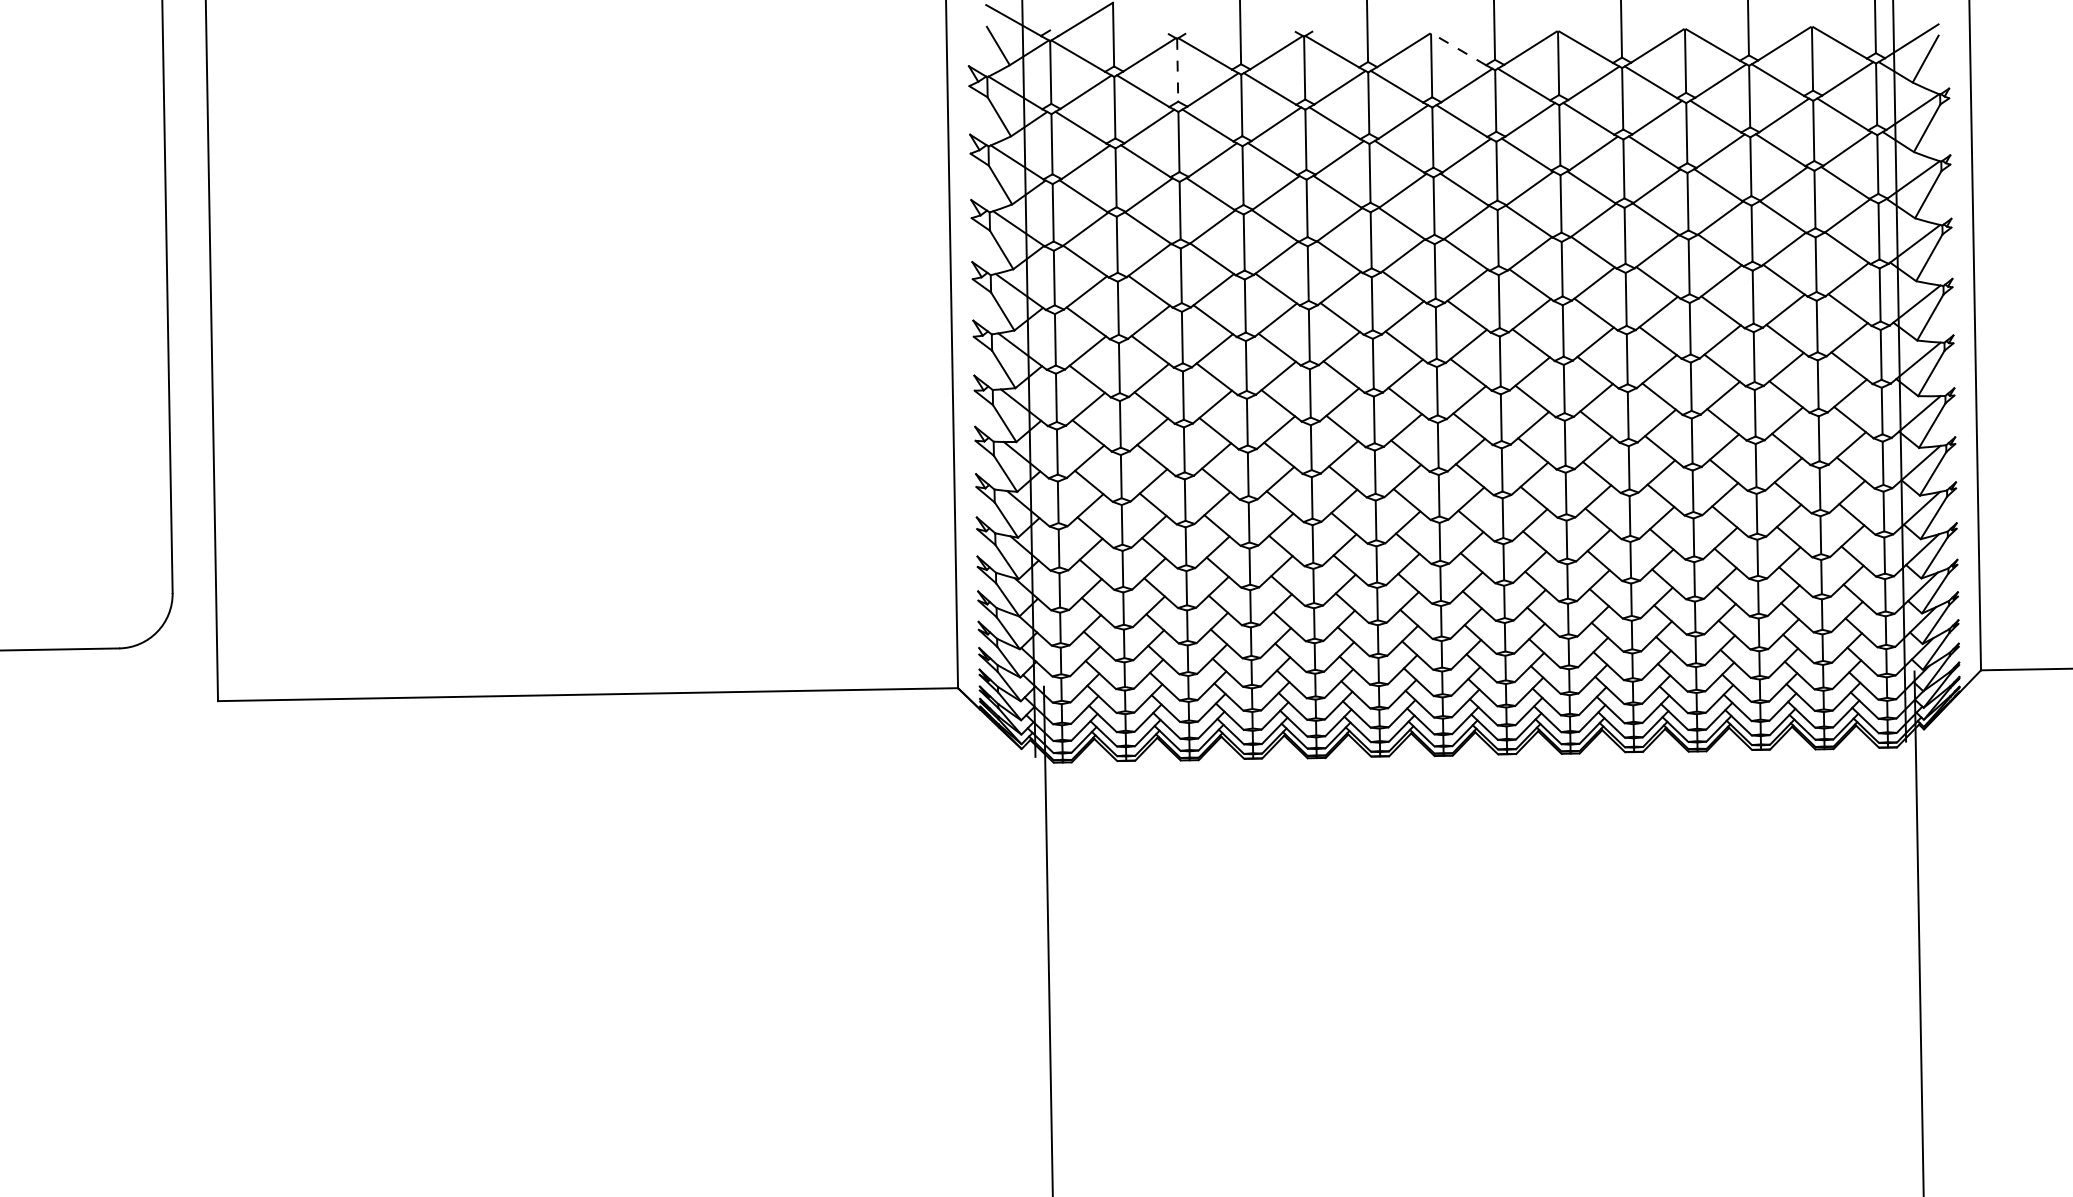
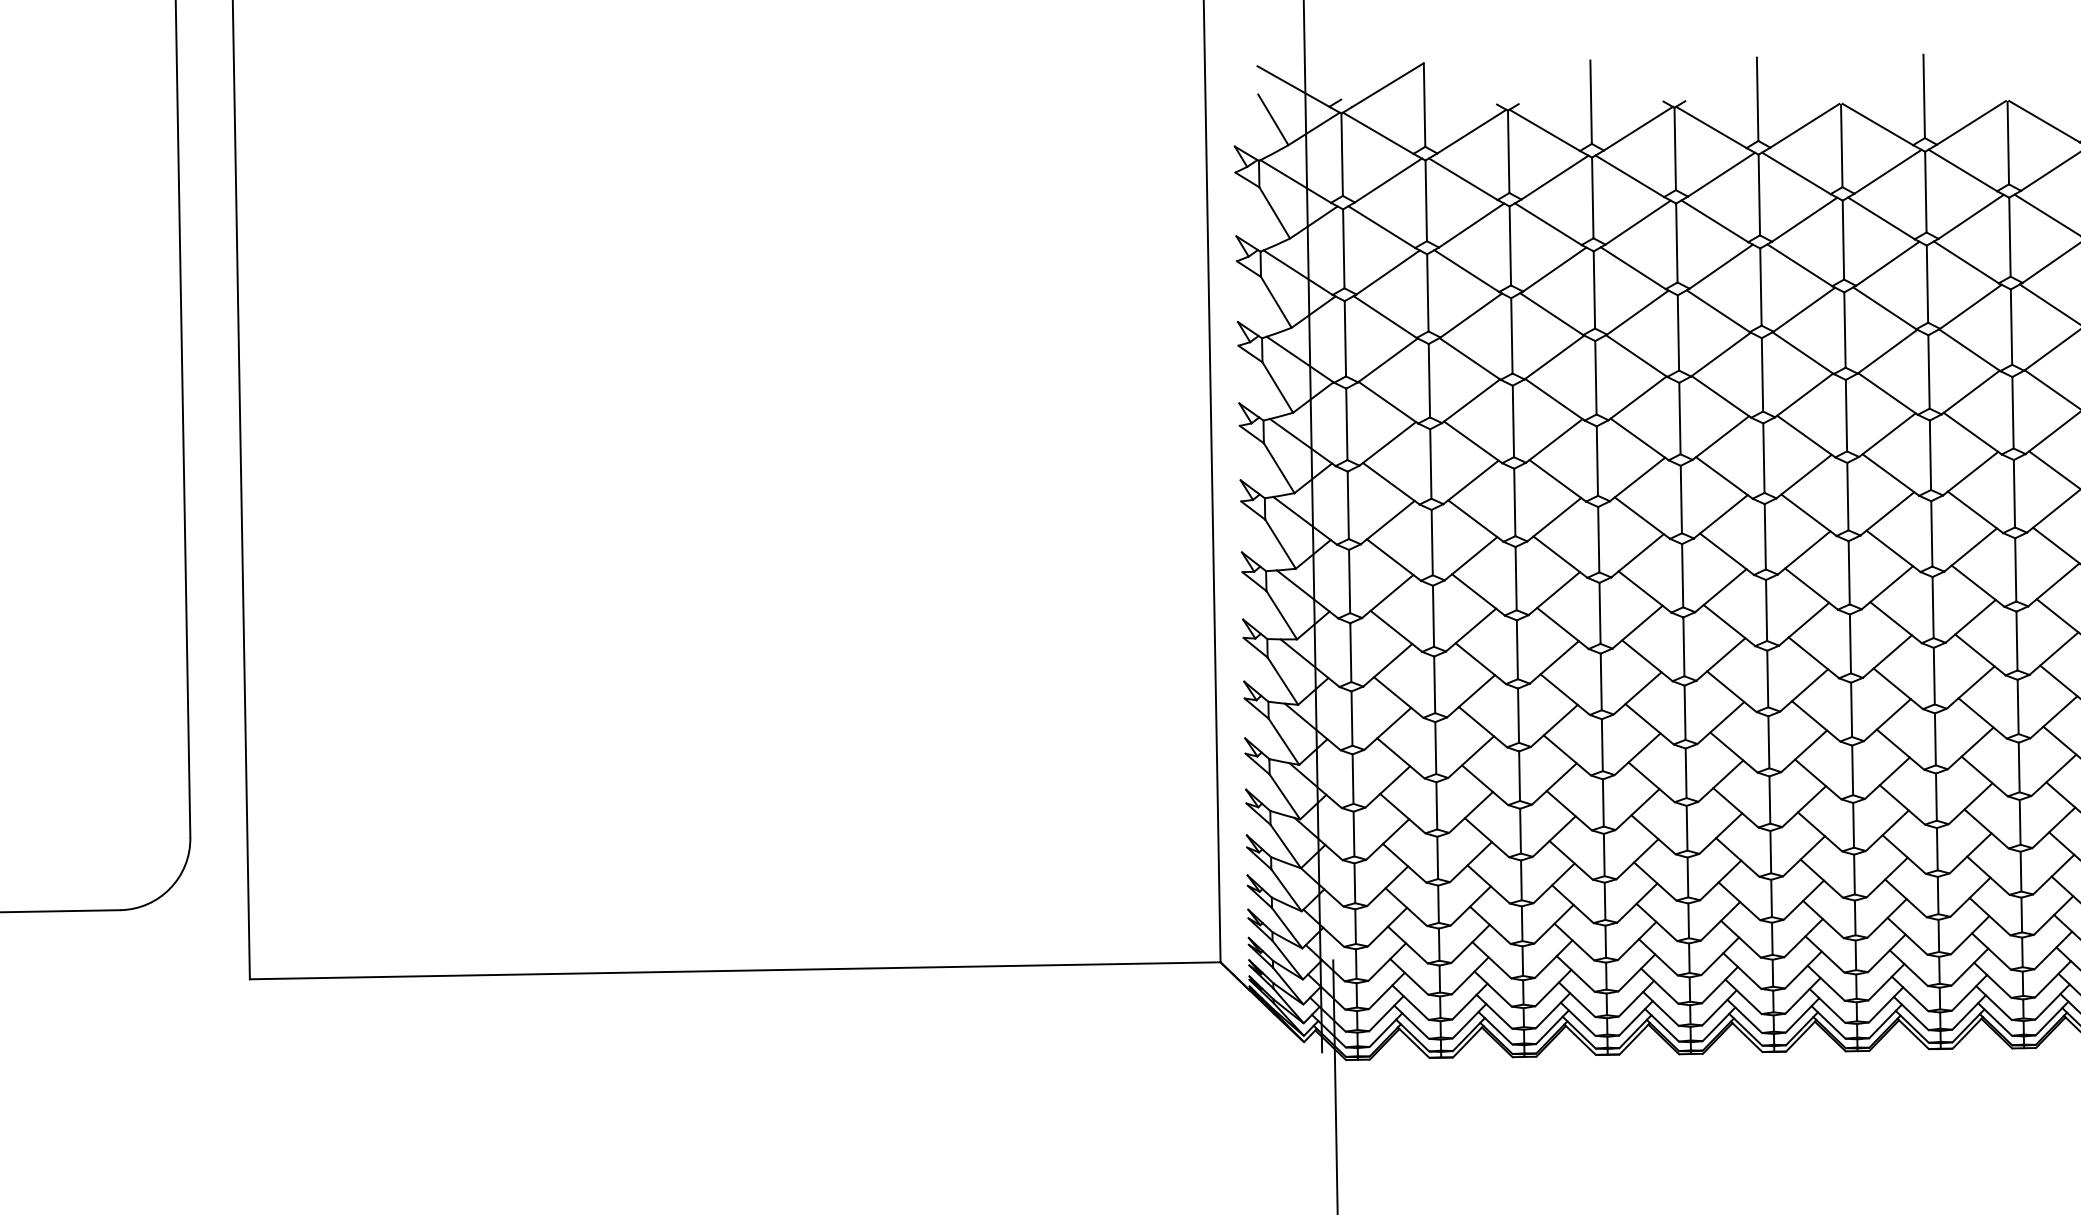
line: (1458, 49) -> (1877, 124), dashed -> solid
line: (1177, 70) -> (1508, 152), dashed -> solid

